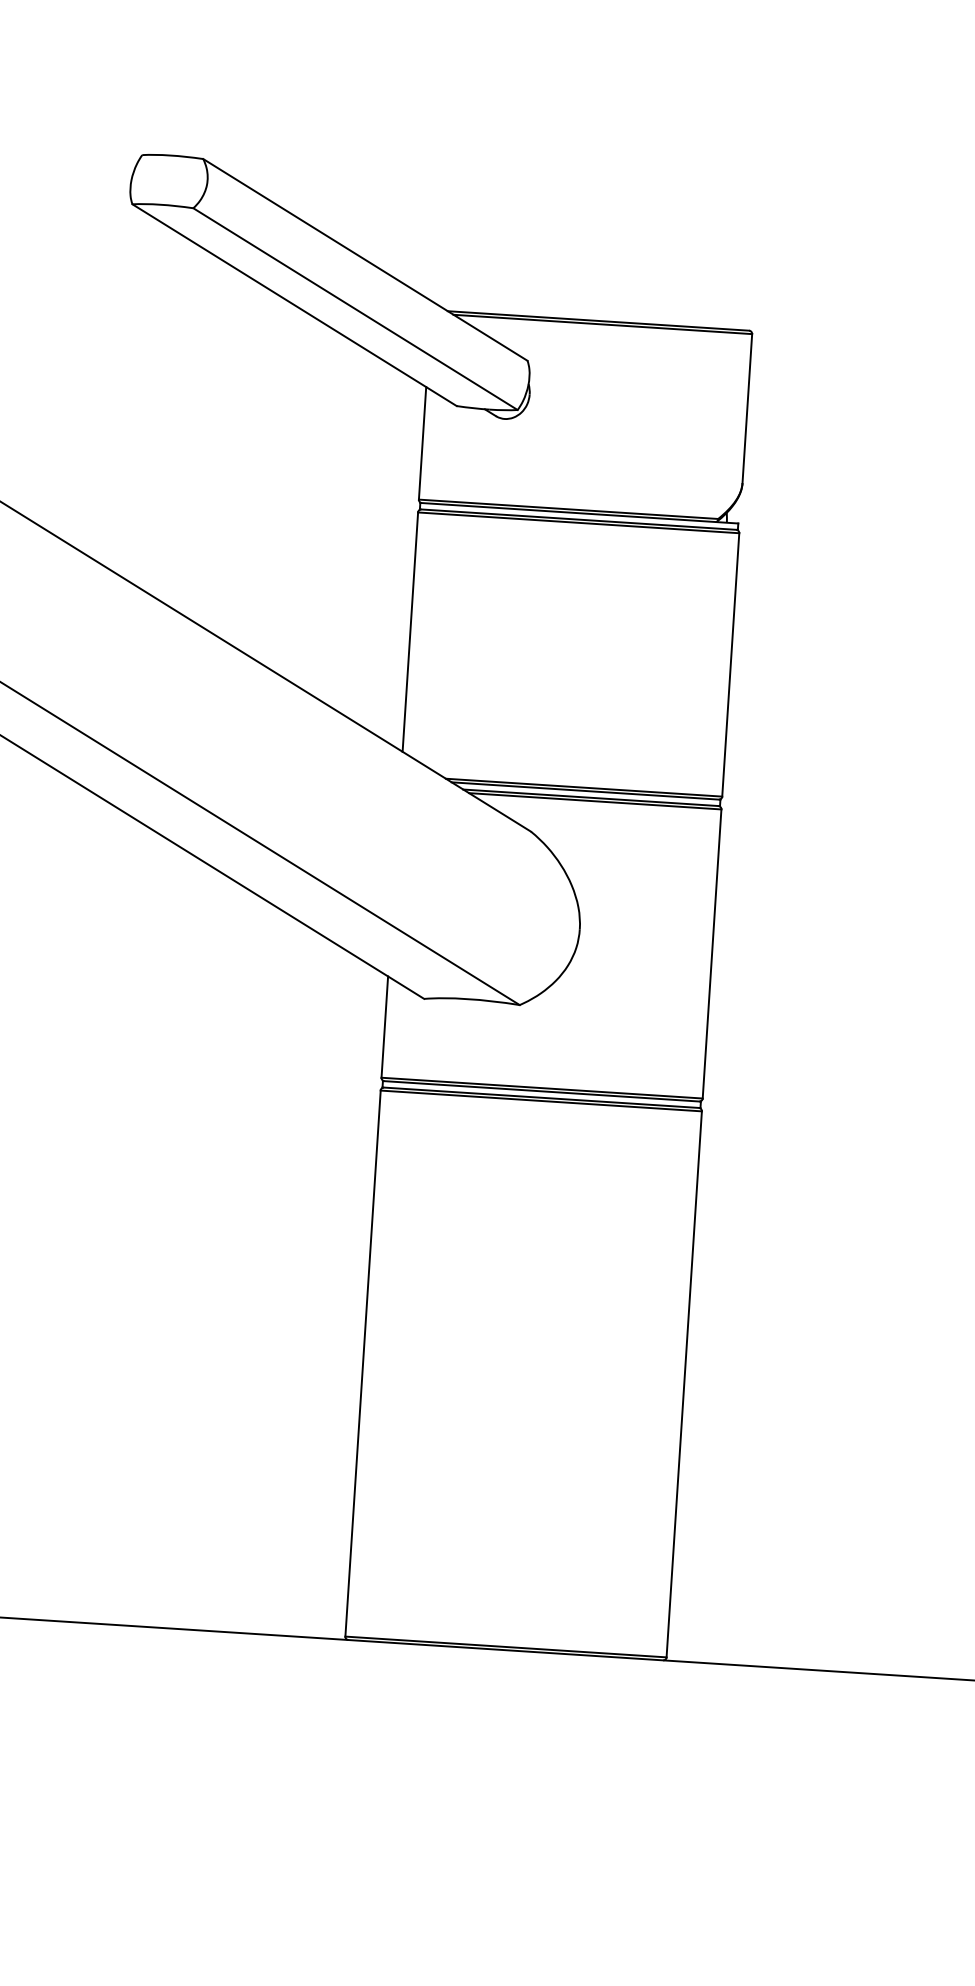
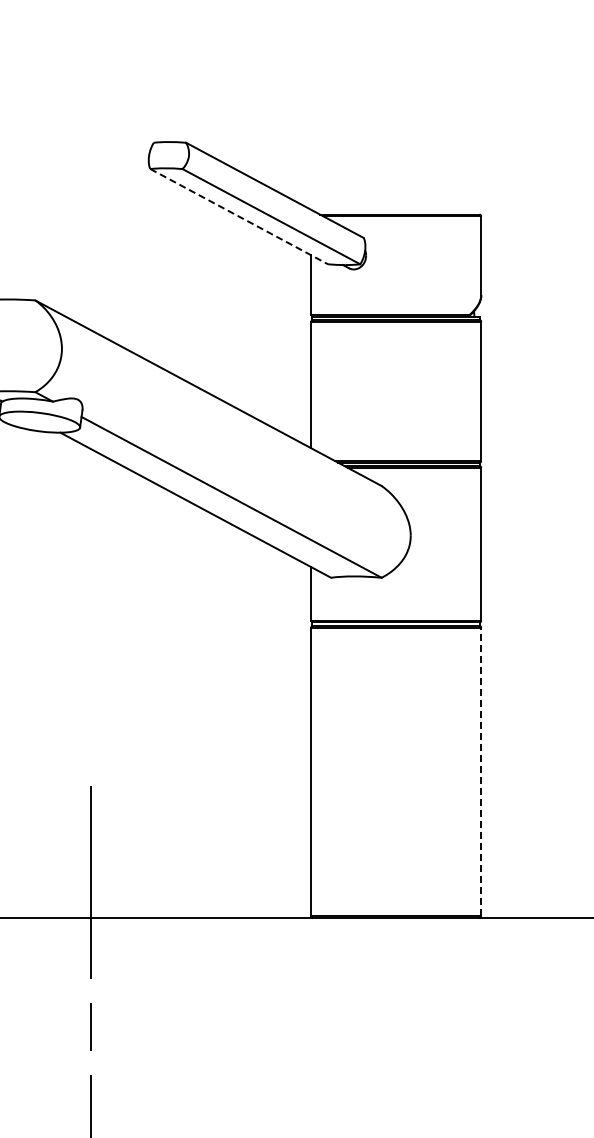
line: (295, 304) -> (239, 216), solid -> dashed
line: (684, 1383) -> (481, 771), solid -> dashed

